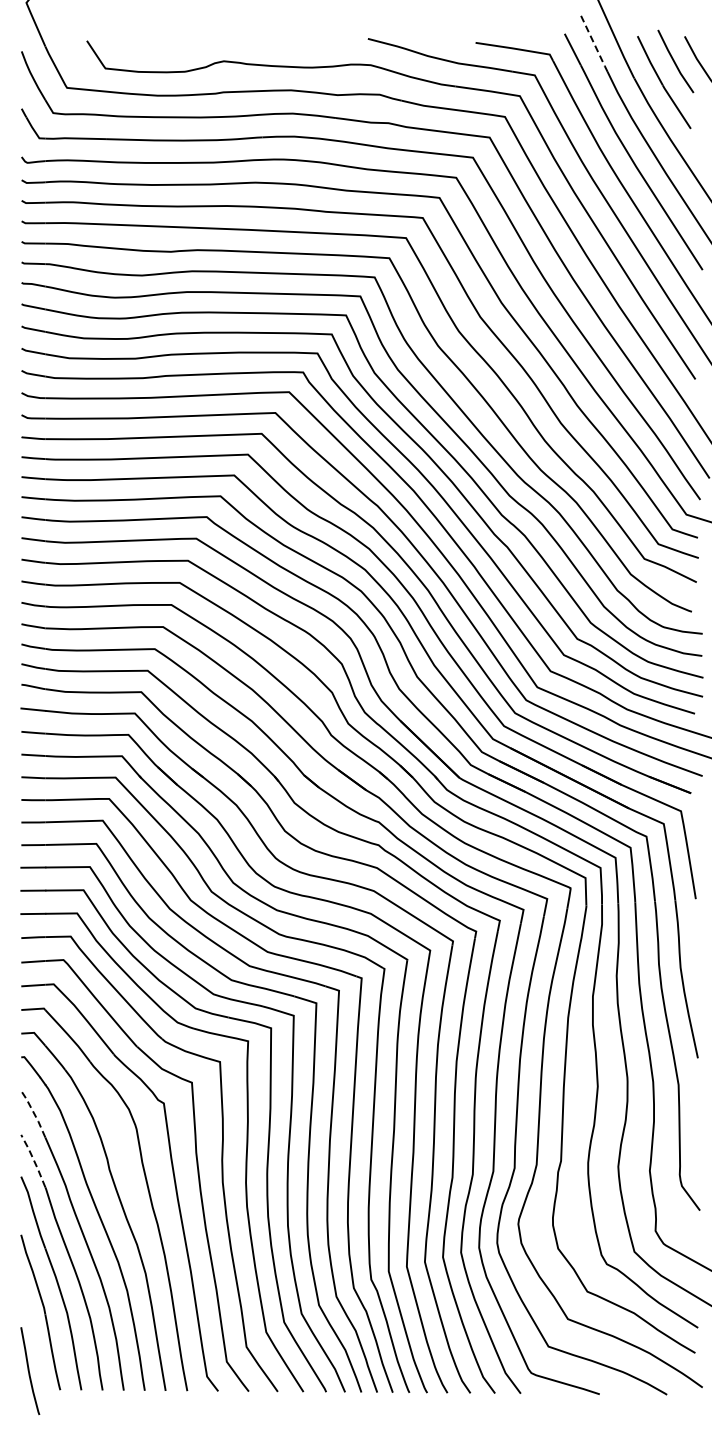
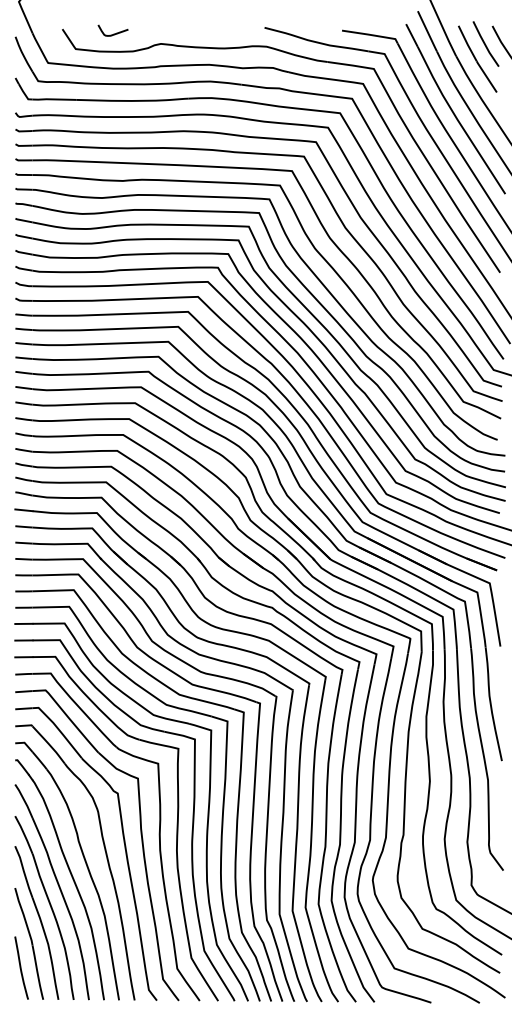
line: (594, 44) -> (427, 31), dashed -> solid
curve: (160, 46) -> (115, 33), added
line: (34, 1113) -> (24, 800), dashed -> solid
line: (33, 1160) -> (24, 834), dashed -> solid
curve: (29, 1371) -> (21, 968), moved

